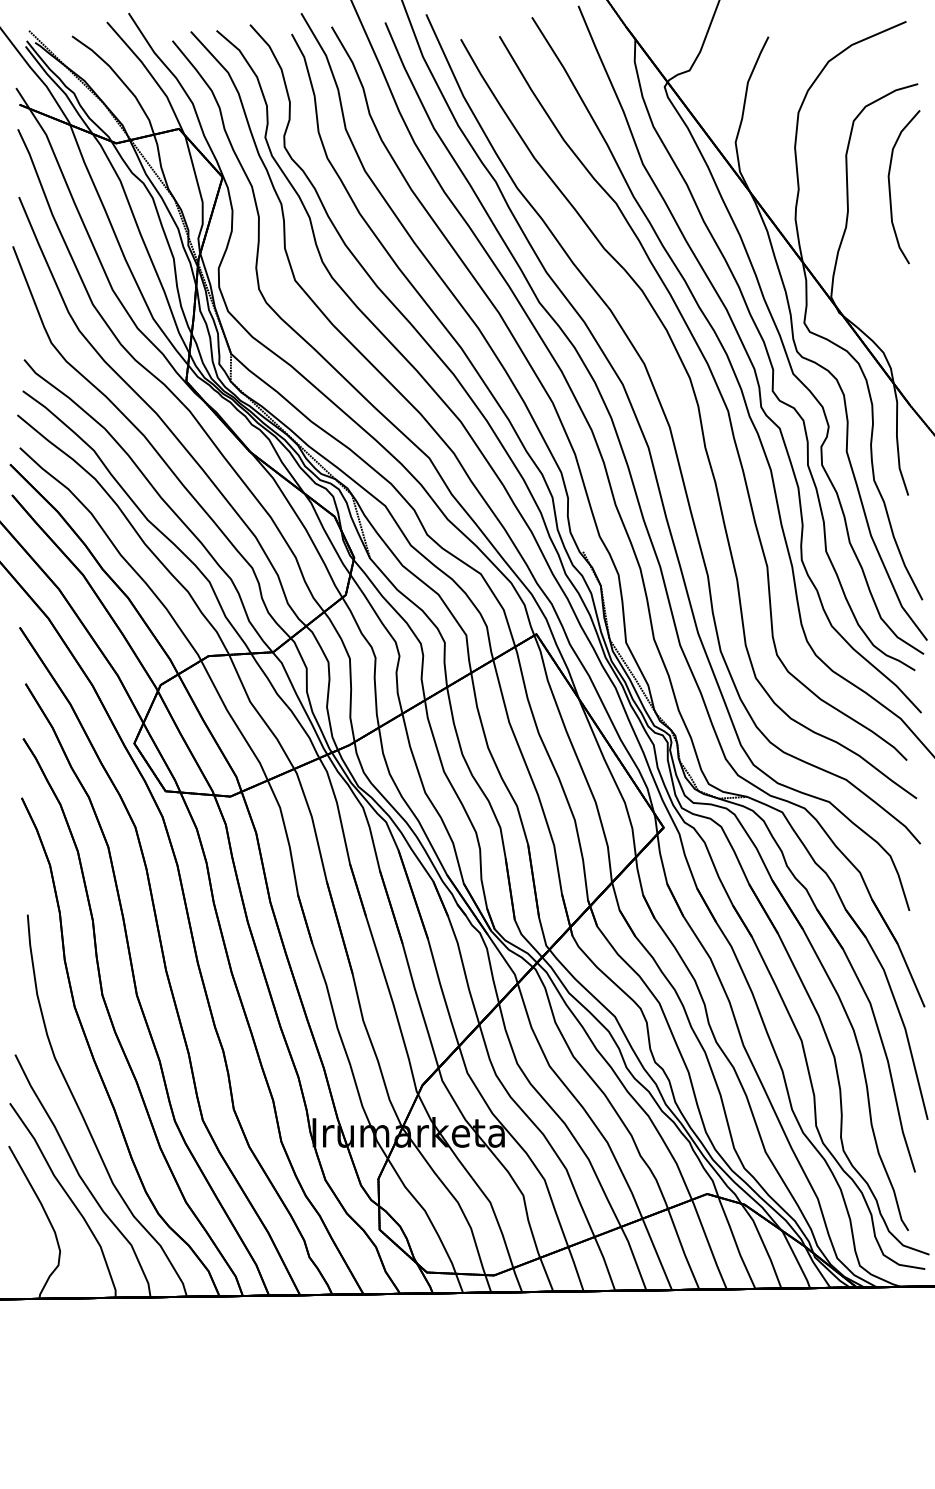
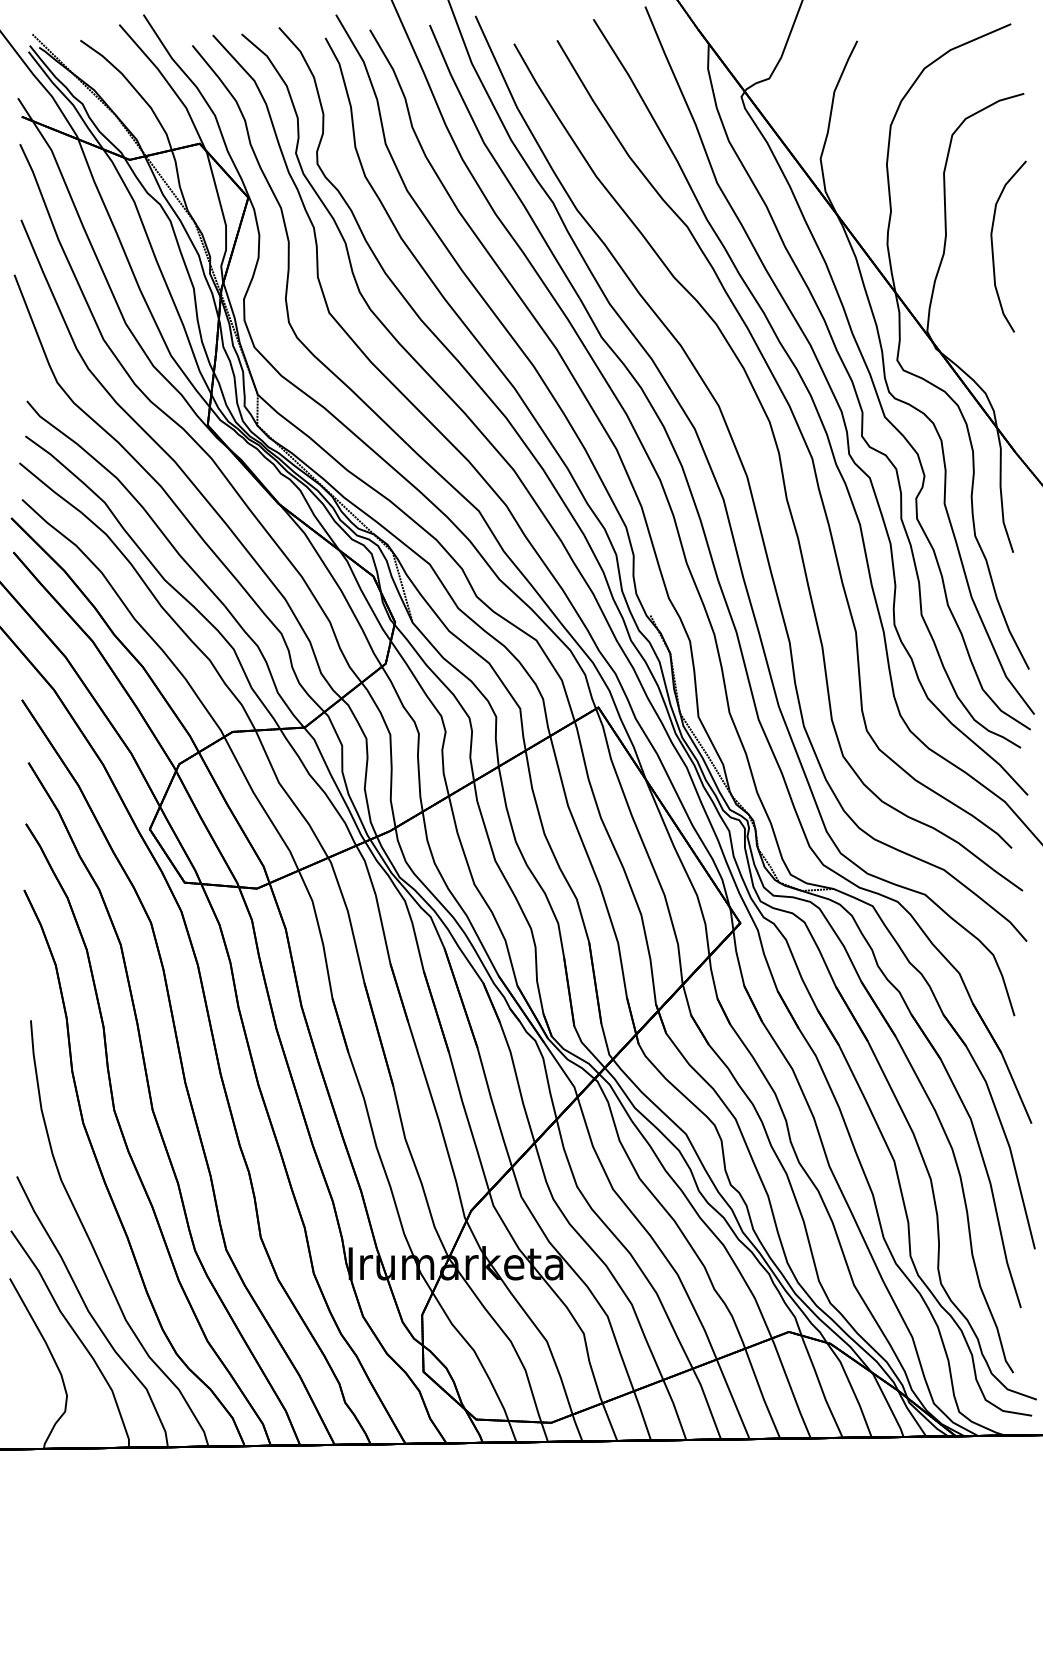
curve: (890, 187) -> (993, 247), moved

